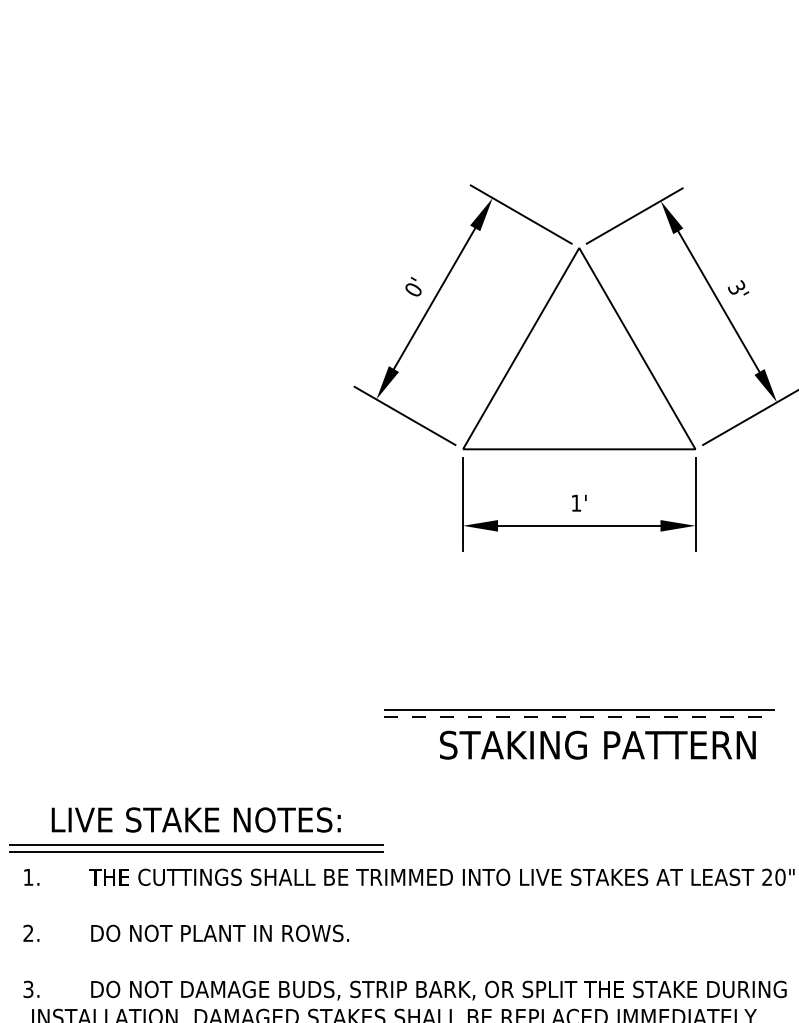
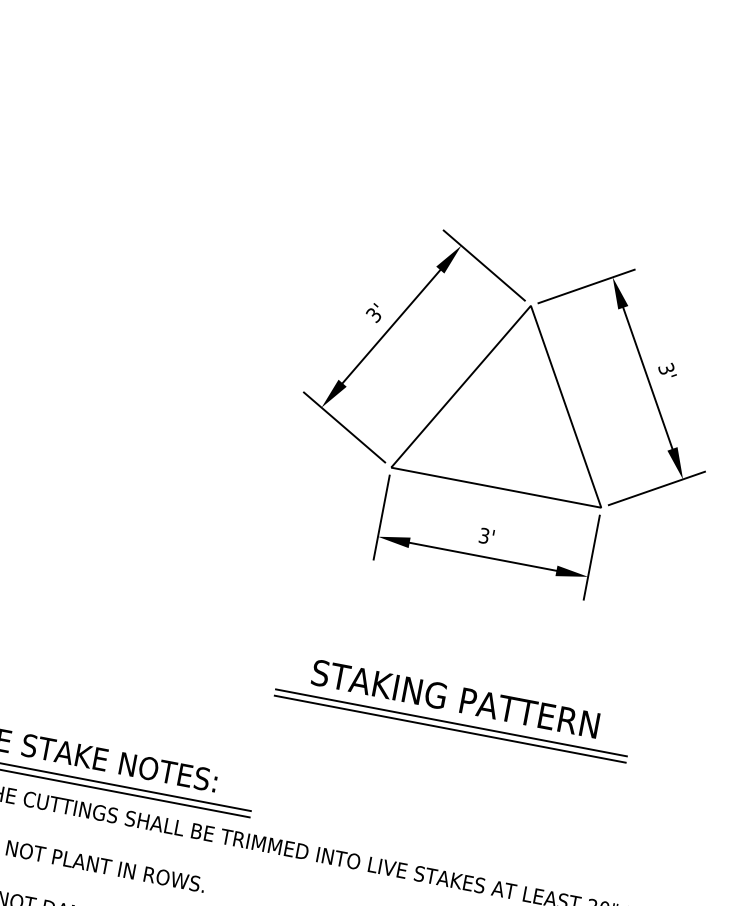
text: (412, 290) -> (372, 315), 0' -> 3'
text: (576, 502) -> (484, 535), 1' -> 3'
line: (579, 716) -> (450, 729), dashed -> solid
text: (597, 744) -> (455, 698), moved

